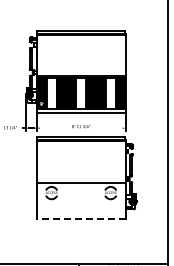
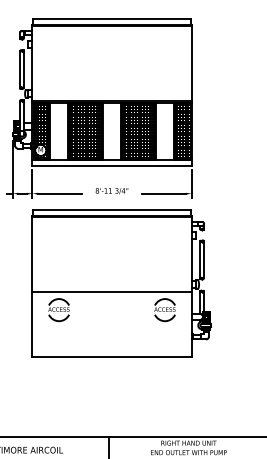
line: (51, 128) -> (58, 194), added
line: (109, 128) -> (162, 194), added
line: (80, 219) -> (110, 357), dashed -> solid

